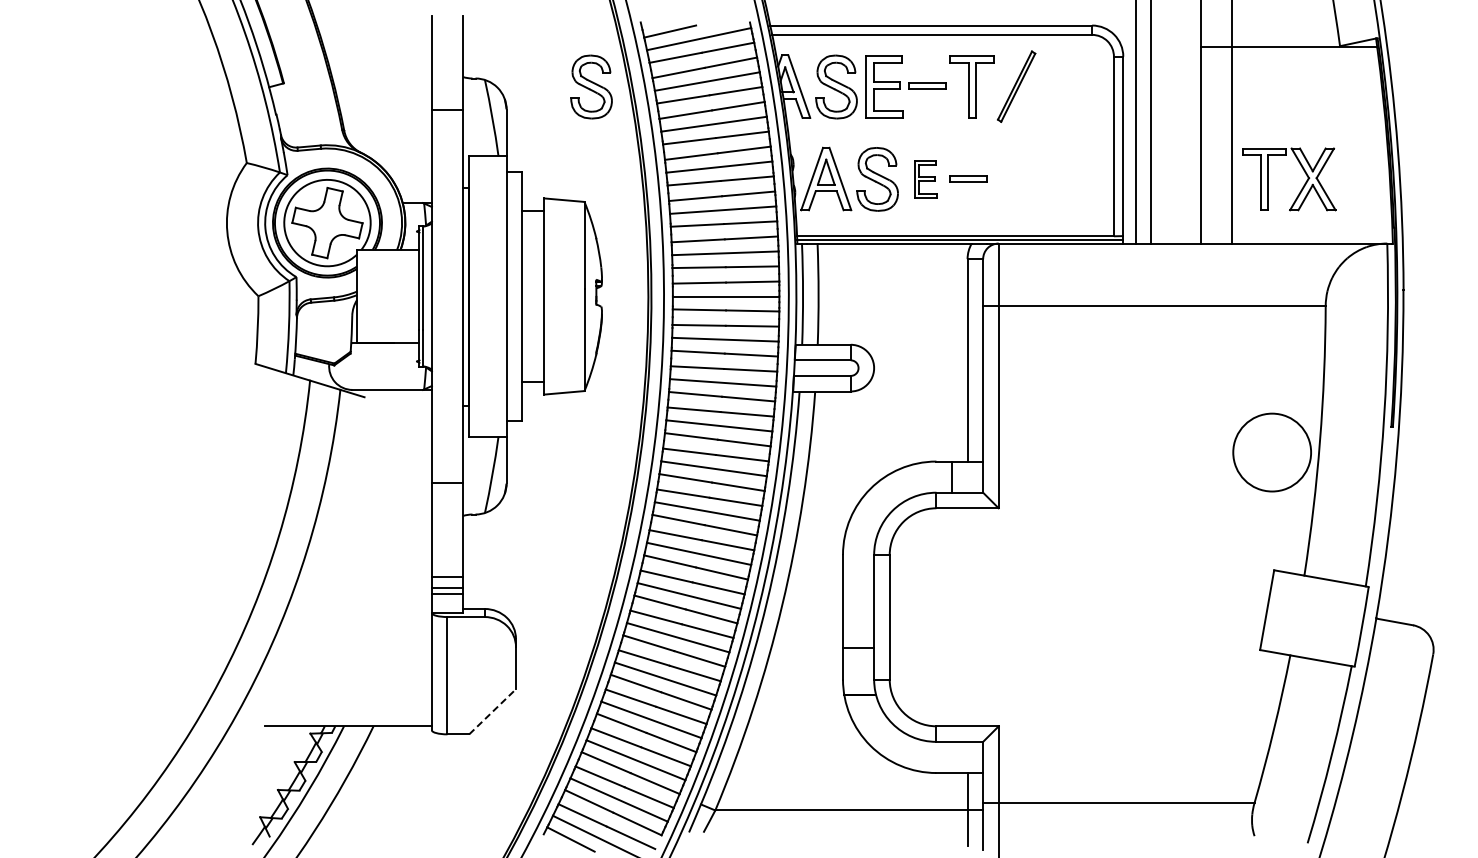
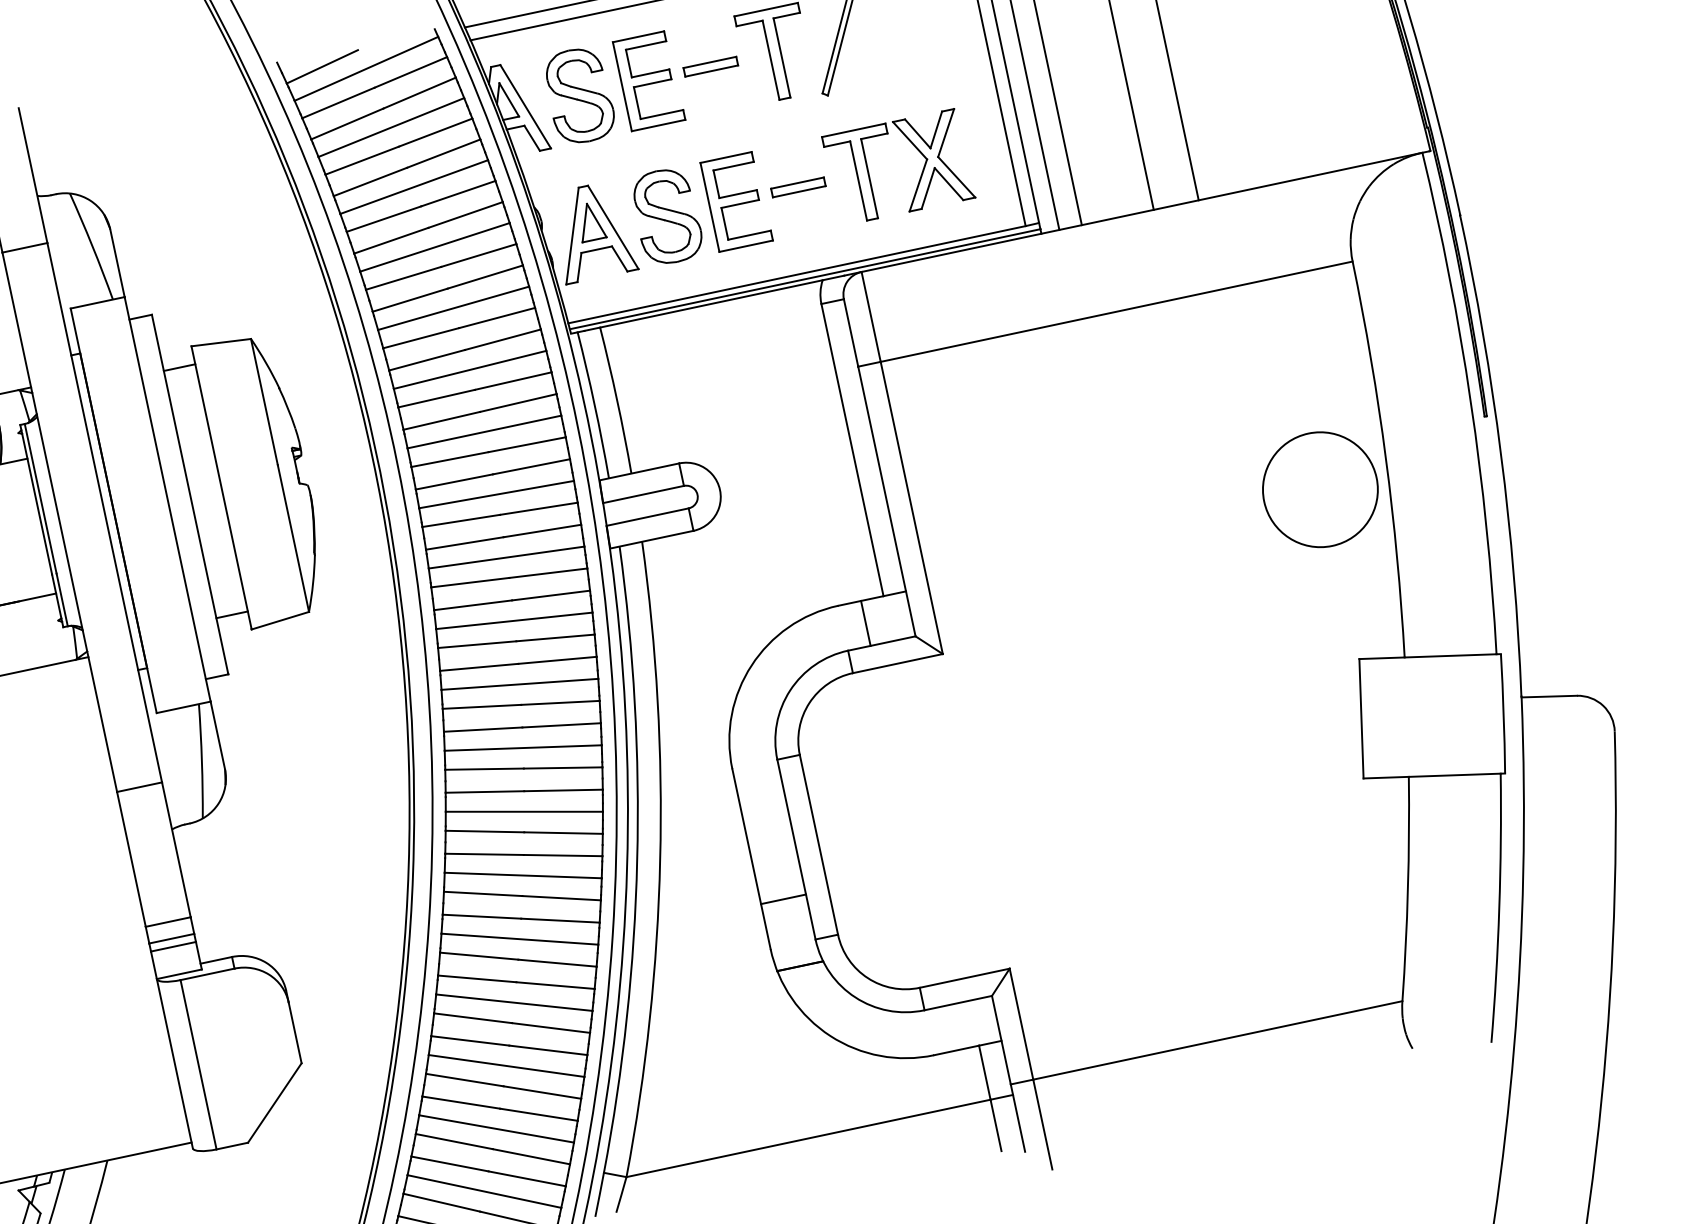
part: (591, 86) -> (225, 170), removed
part: (925, 179) -> (736, 201), size x1.67
part: (1301, 188) -> (919, 176), moved
line: (493, 711) -> (275, 1102), dashed -> solid

